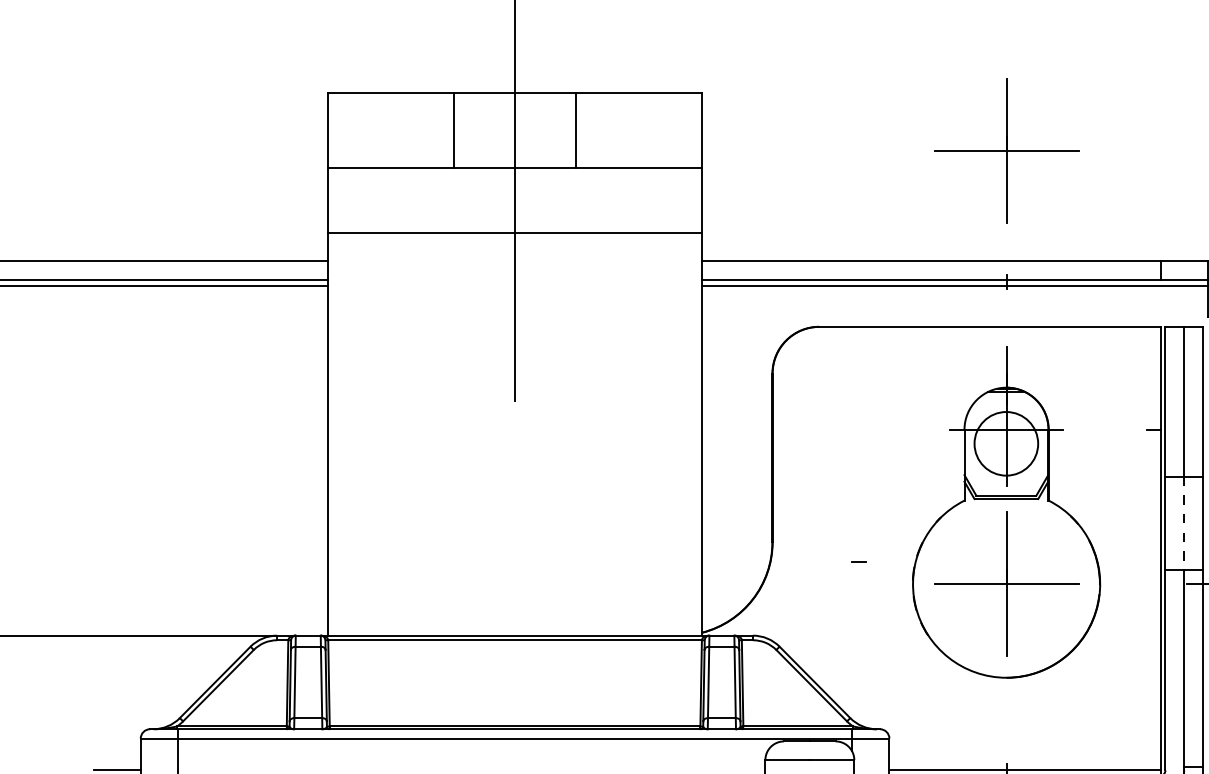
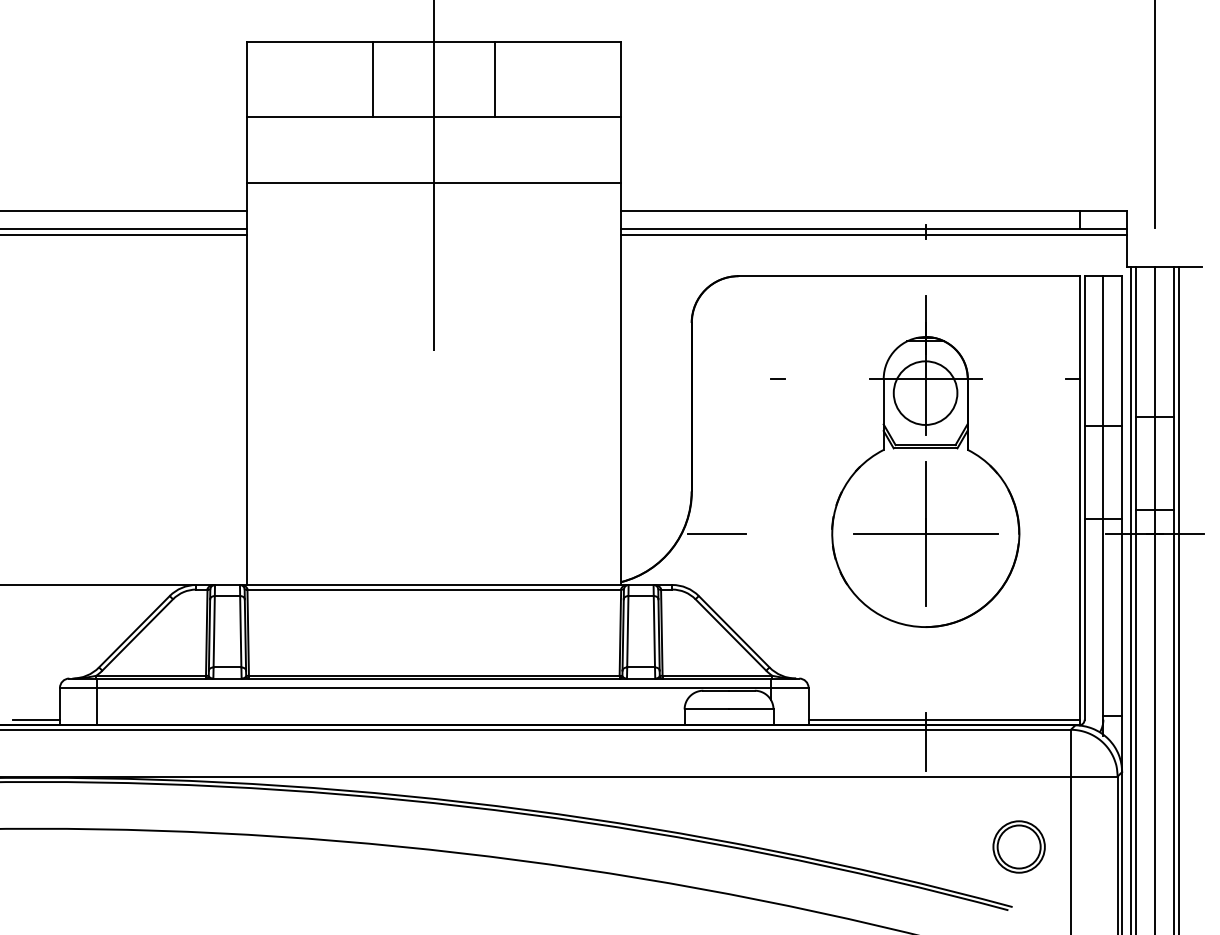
part: (1006, 151) -> (925, 100), removed
line: (1184, 523) -> (1103, 472), dashed -> solid
line: (858, 561) -> (777, 378), moved
line: (797, 584) -> (716, 533), added

